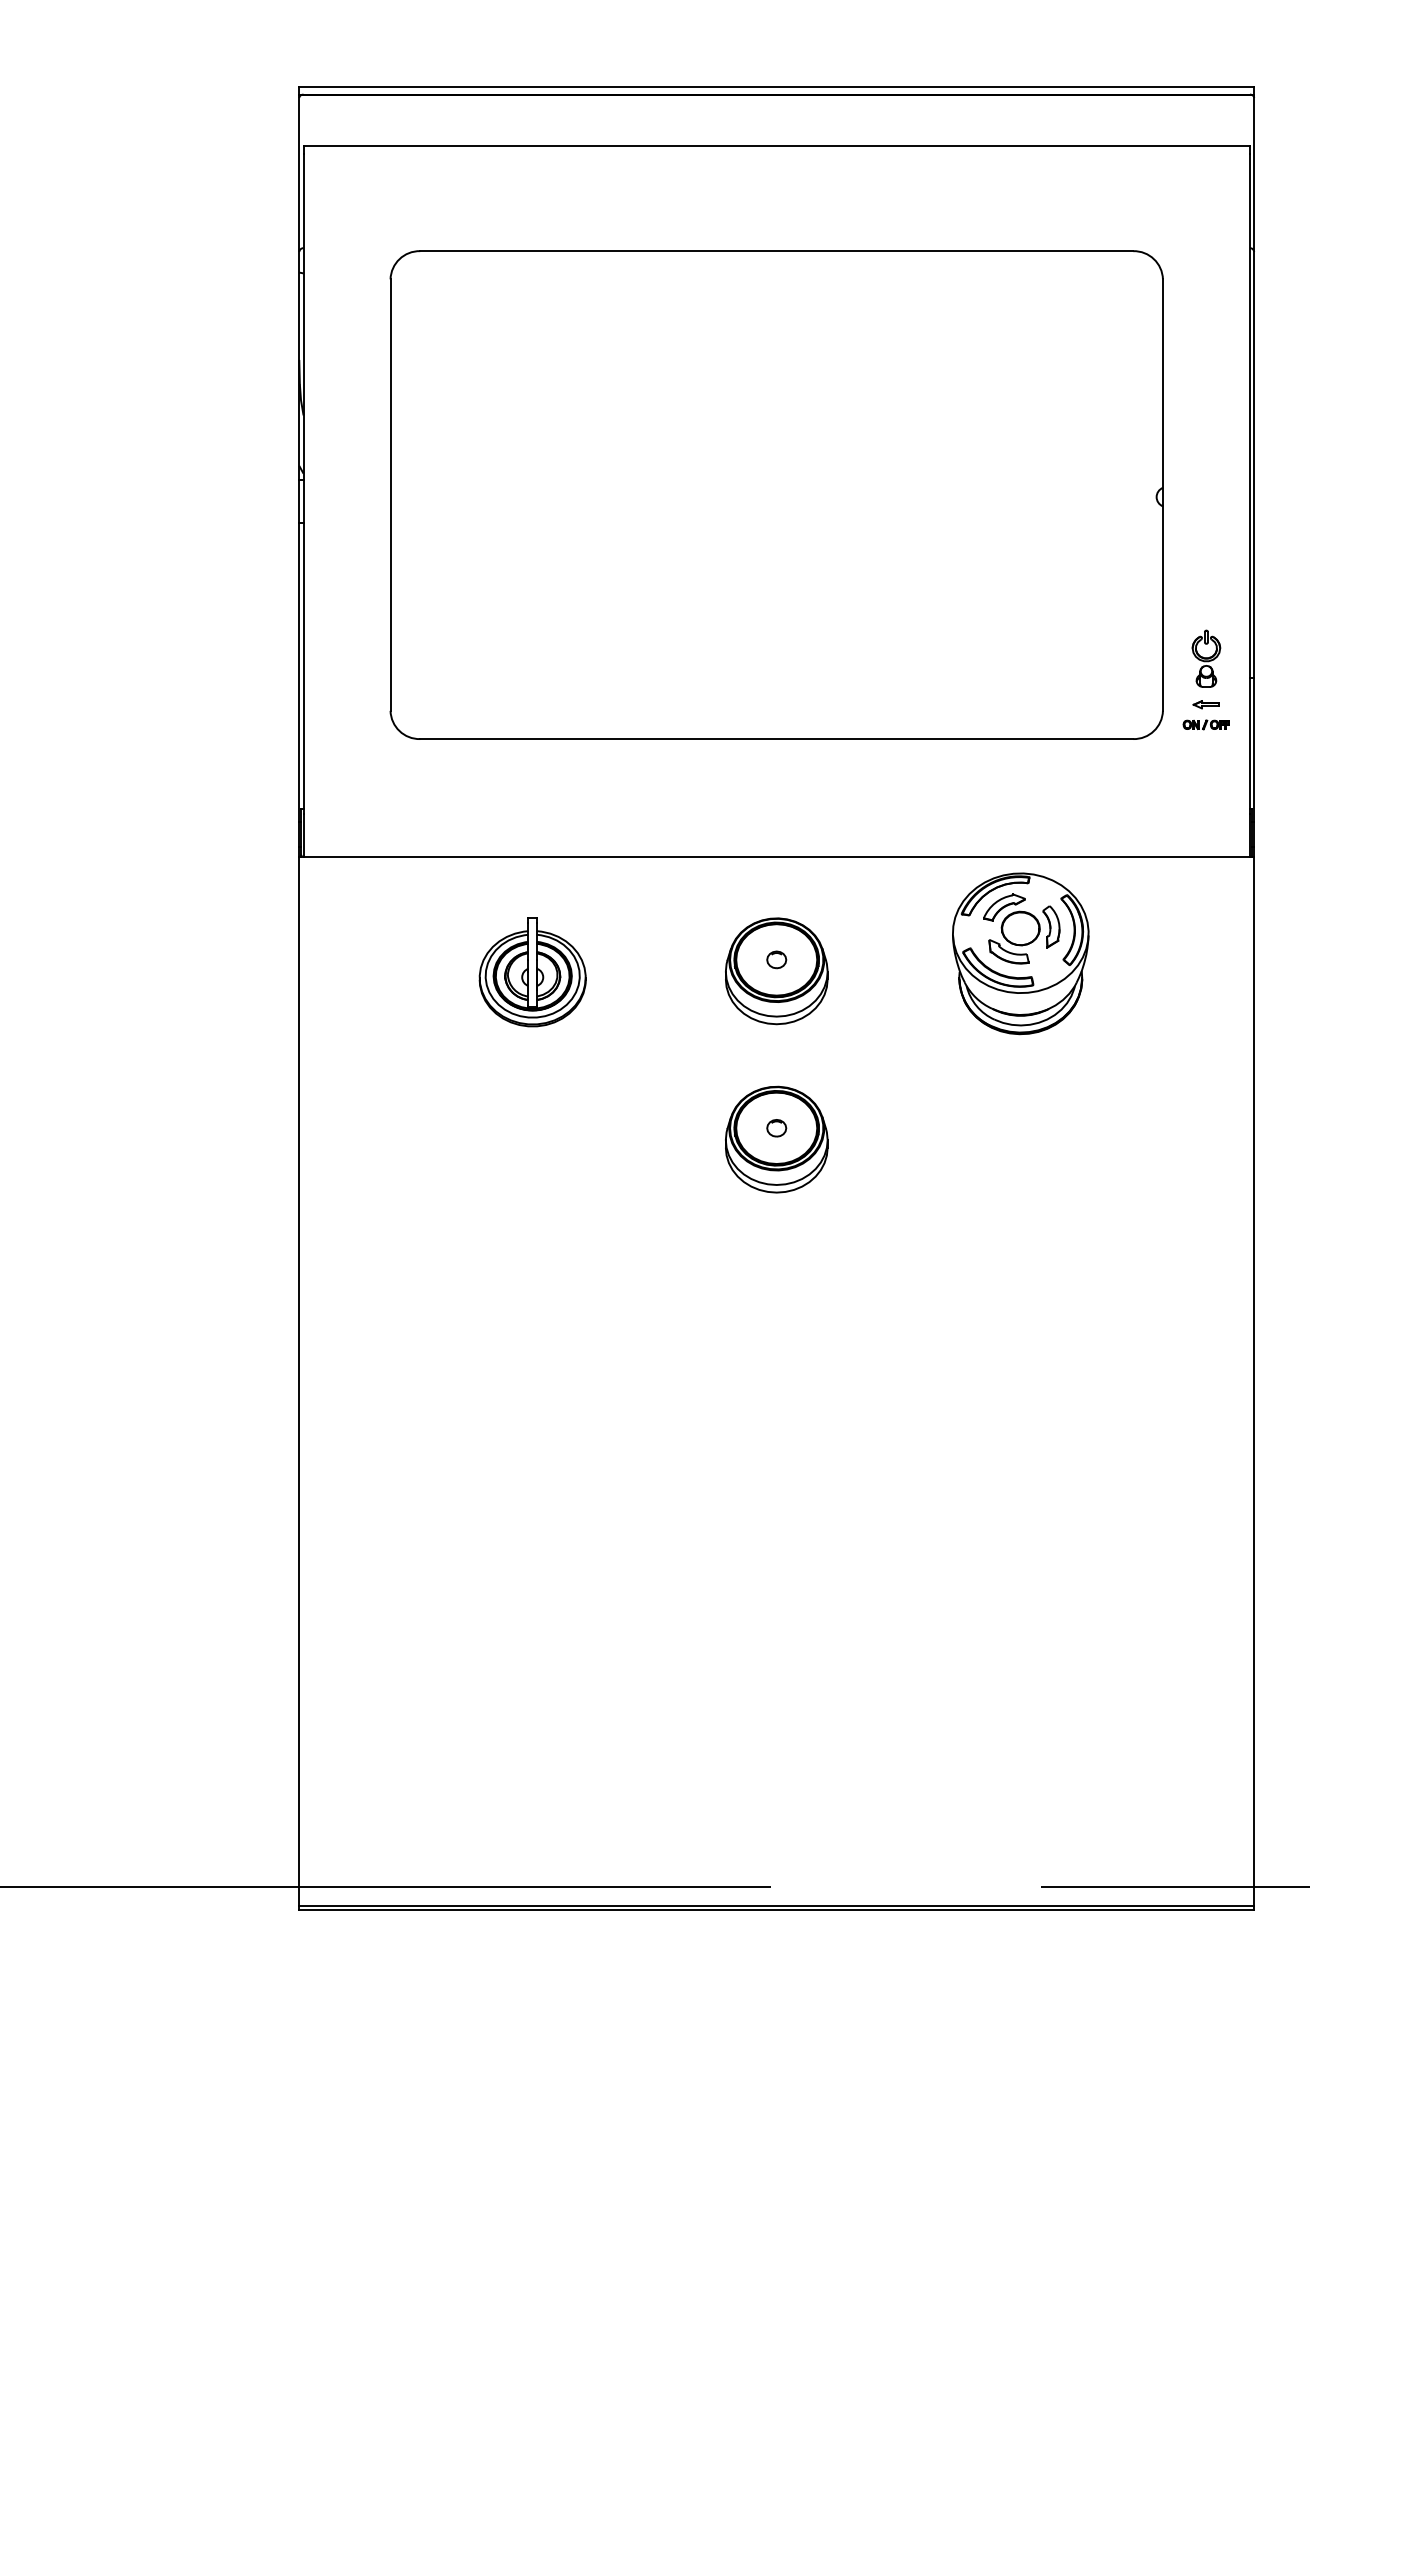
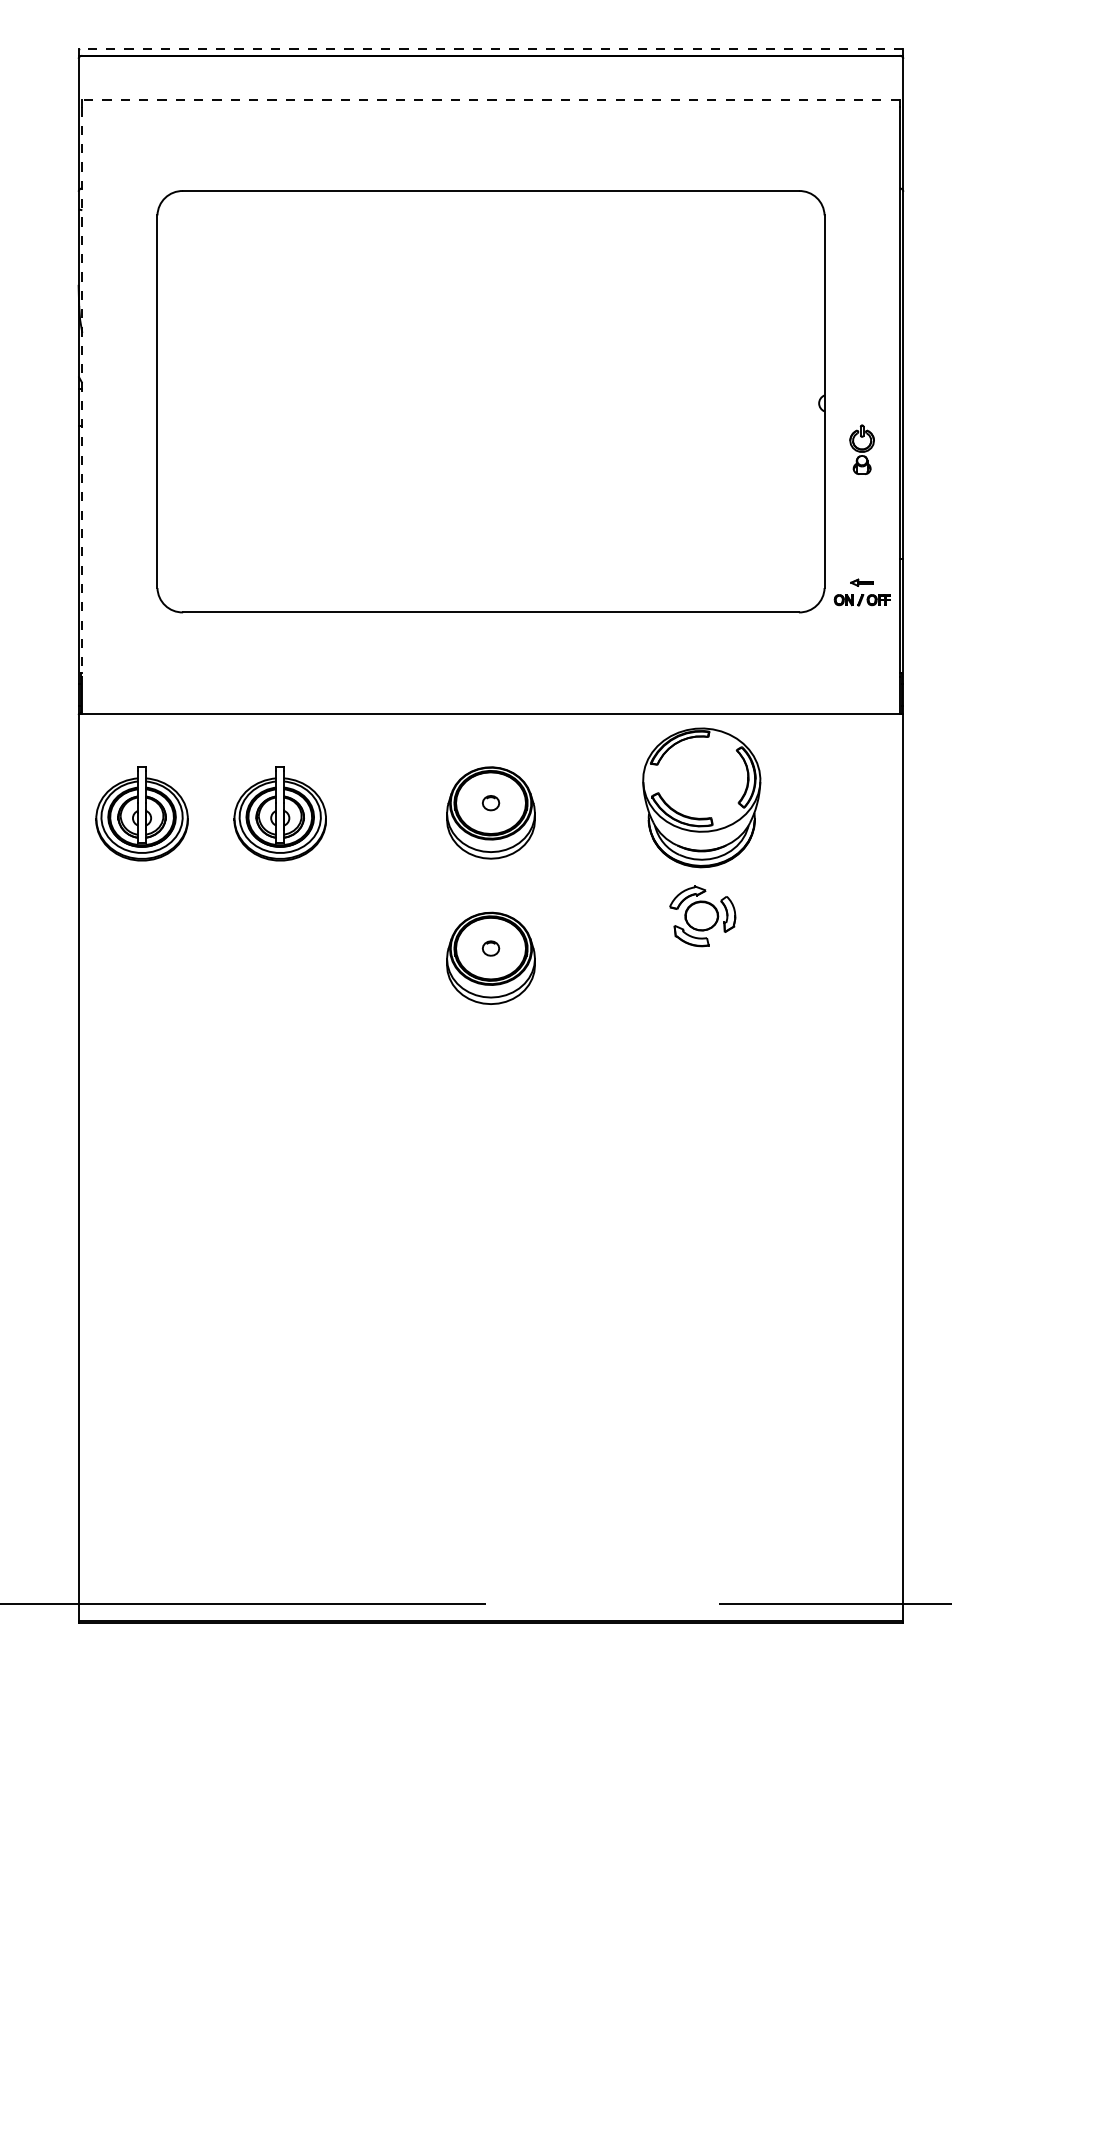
line: (776, 86) -> (490, 48), solid -> dashed
line: (776, 145) -> (490, 99), solid -> dashed
line: (303, 484) -> (82, 392), solid -> dashed
part: (1206, 658) -> (862, 449), moved
part: (1205, 724) -> (861, 599), size x1.4
part: (1021, 928) -> (702, 915), moved
part: (372, 972) -> (141, 814), added

